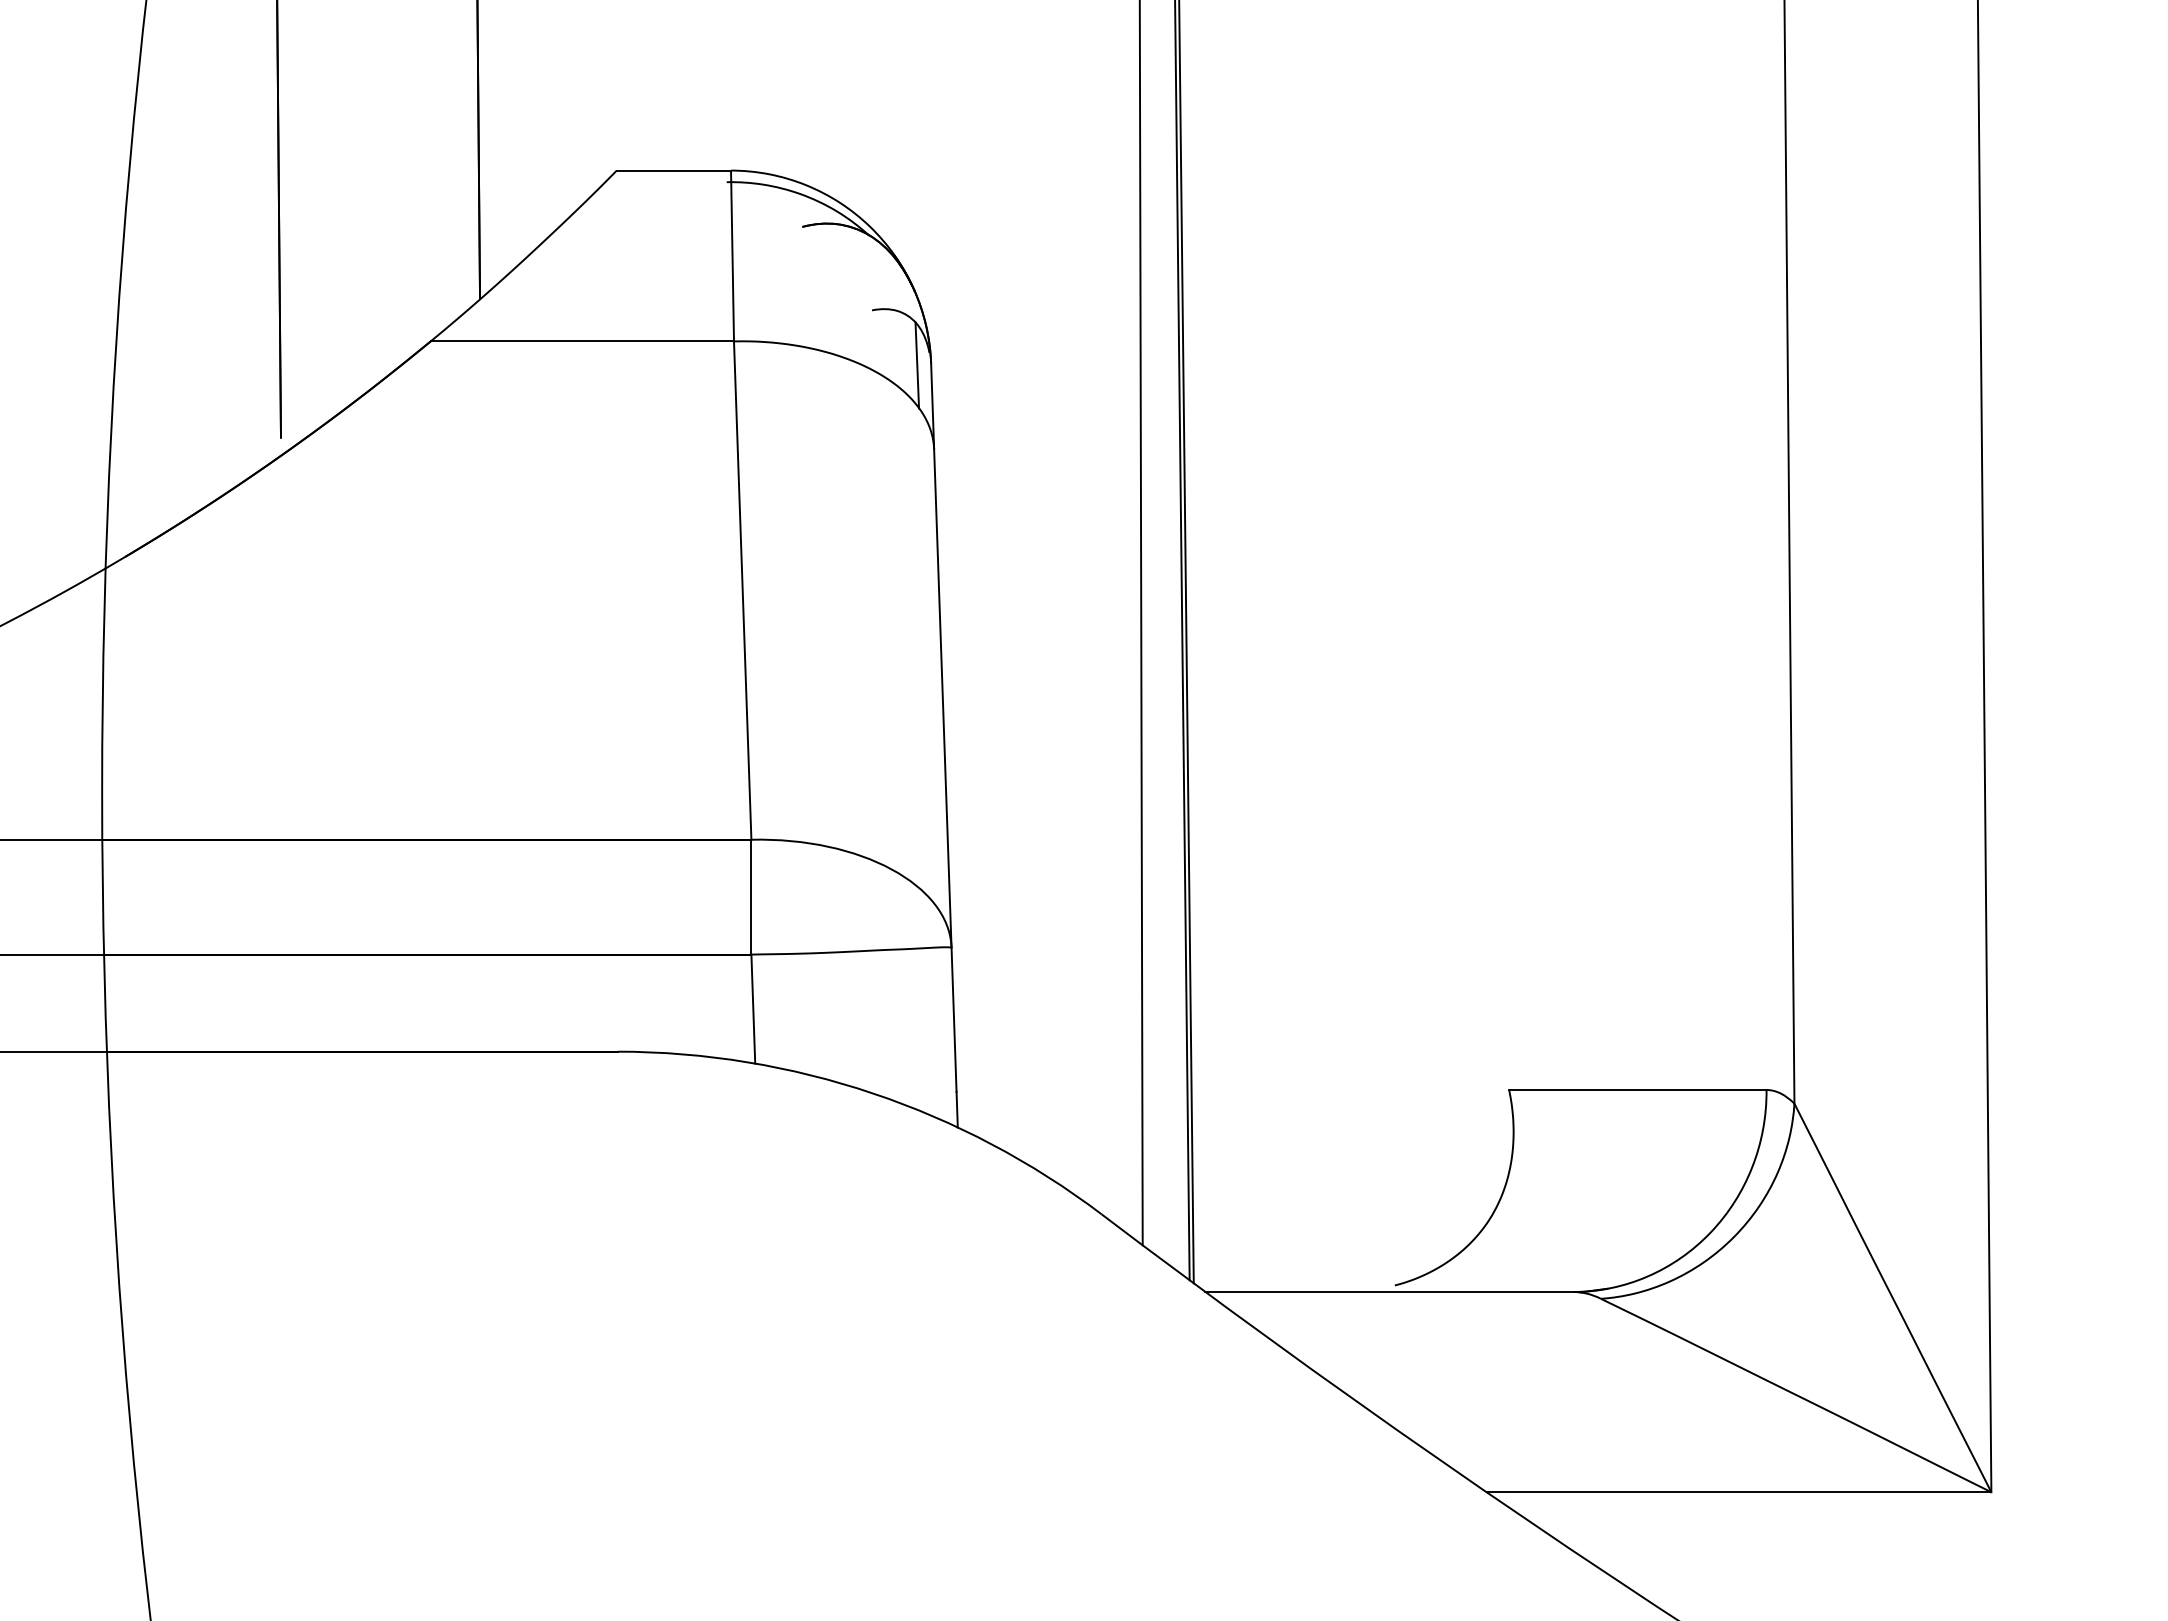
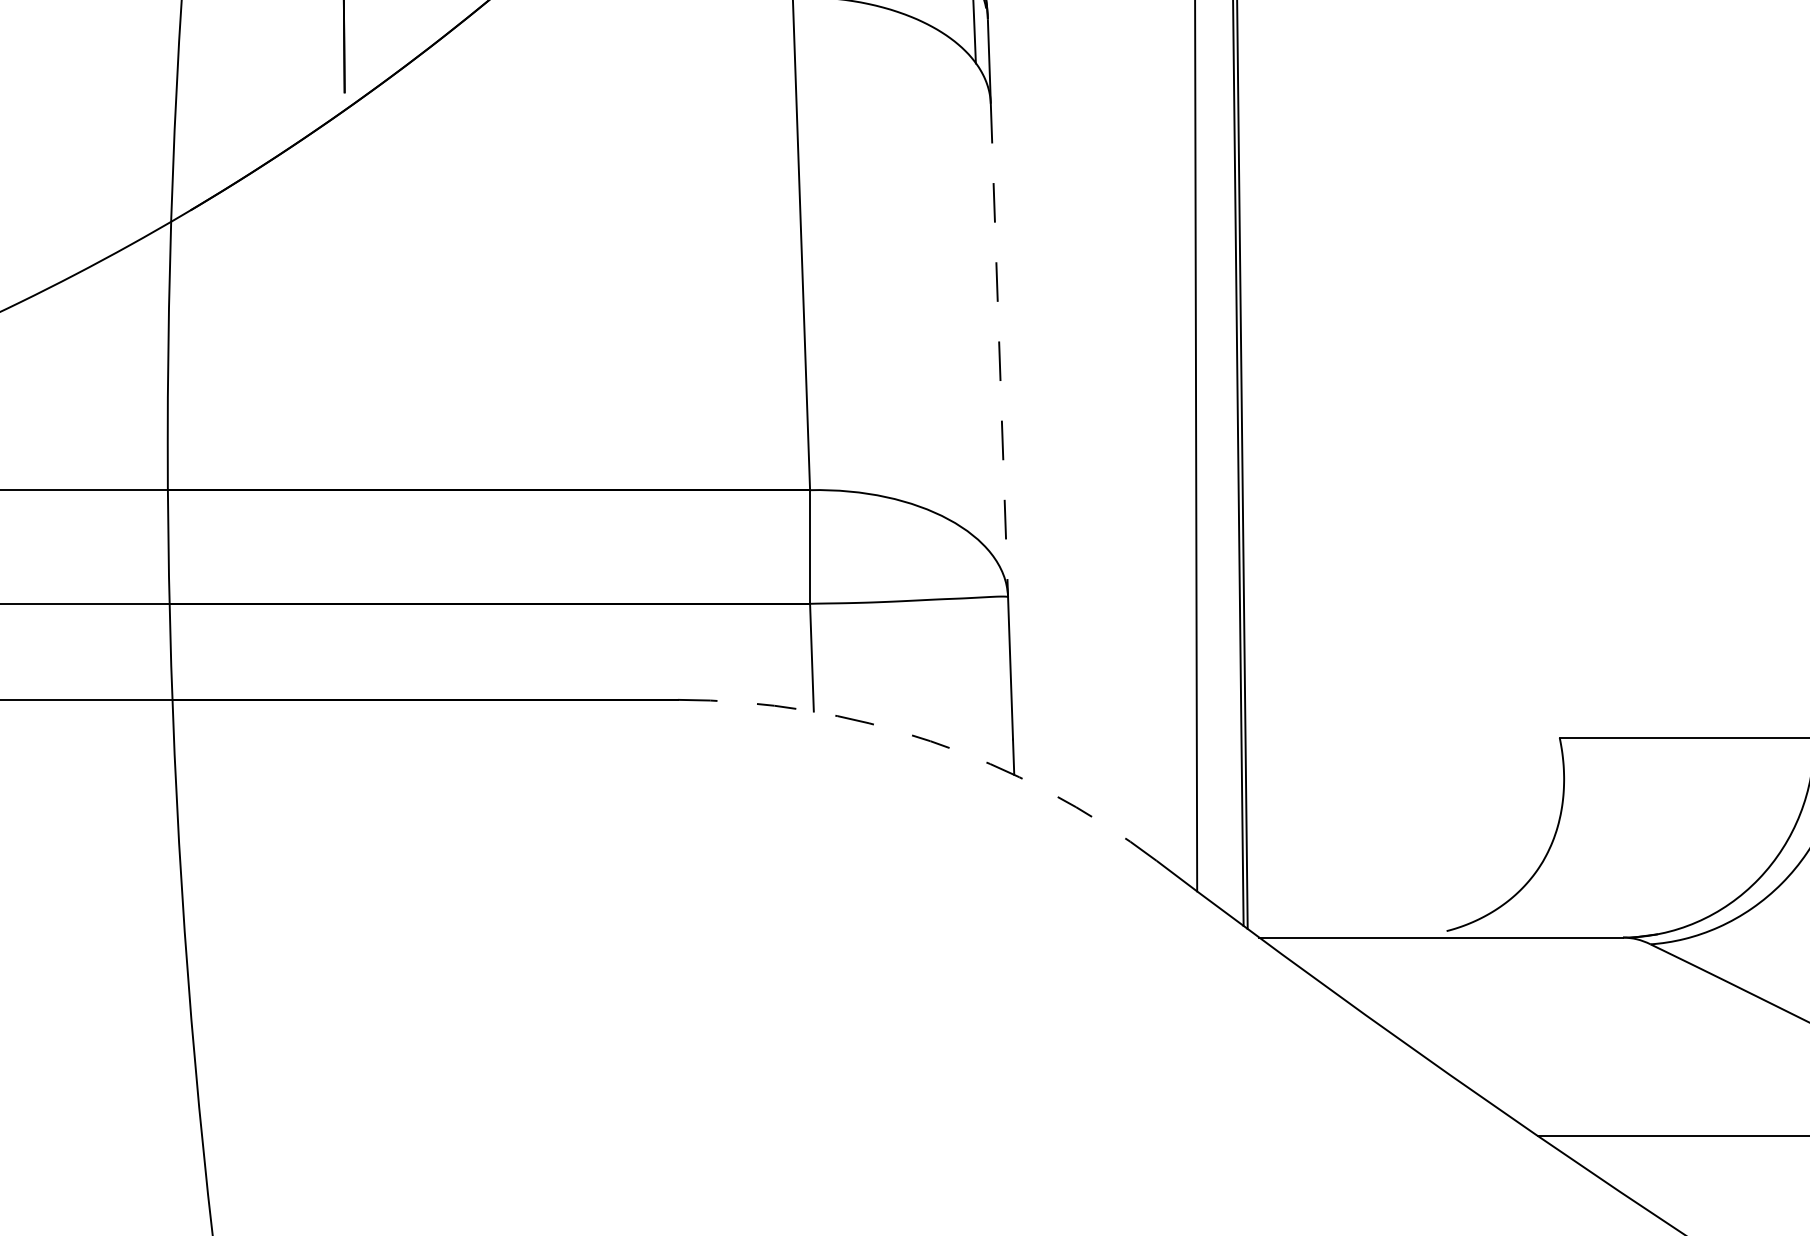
line: (942, 698) -> (999, 350), solid -> dashed
arc: (873, 1093) -> (930, 741), solid -> dashed

